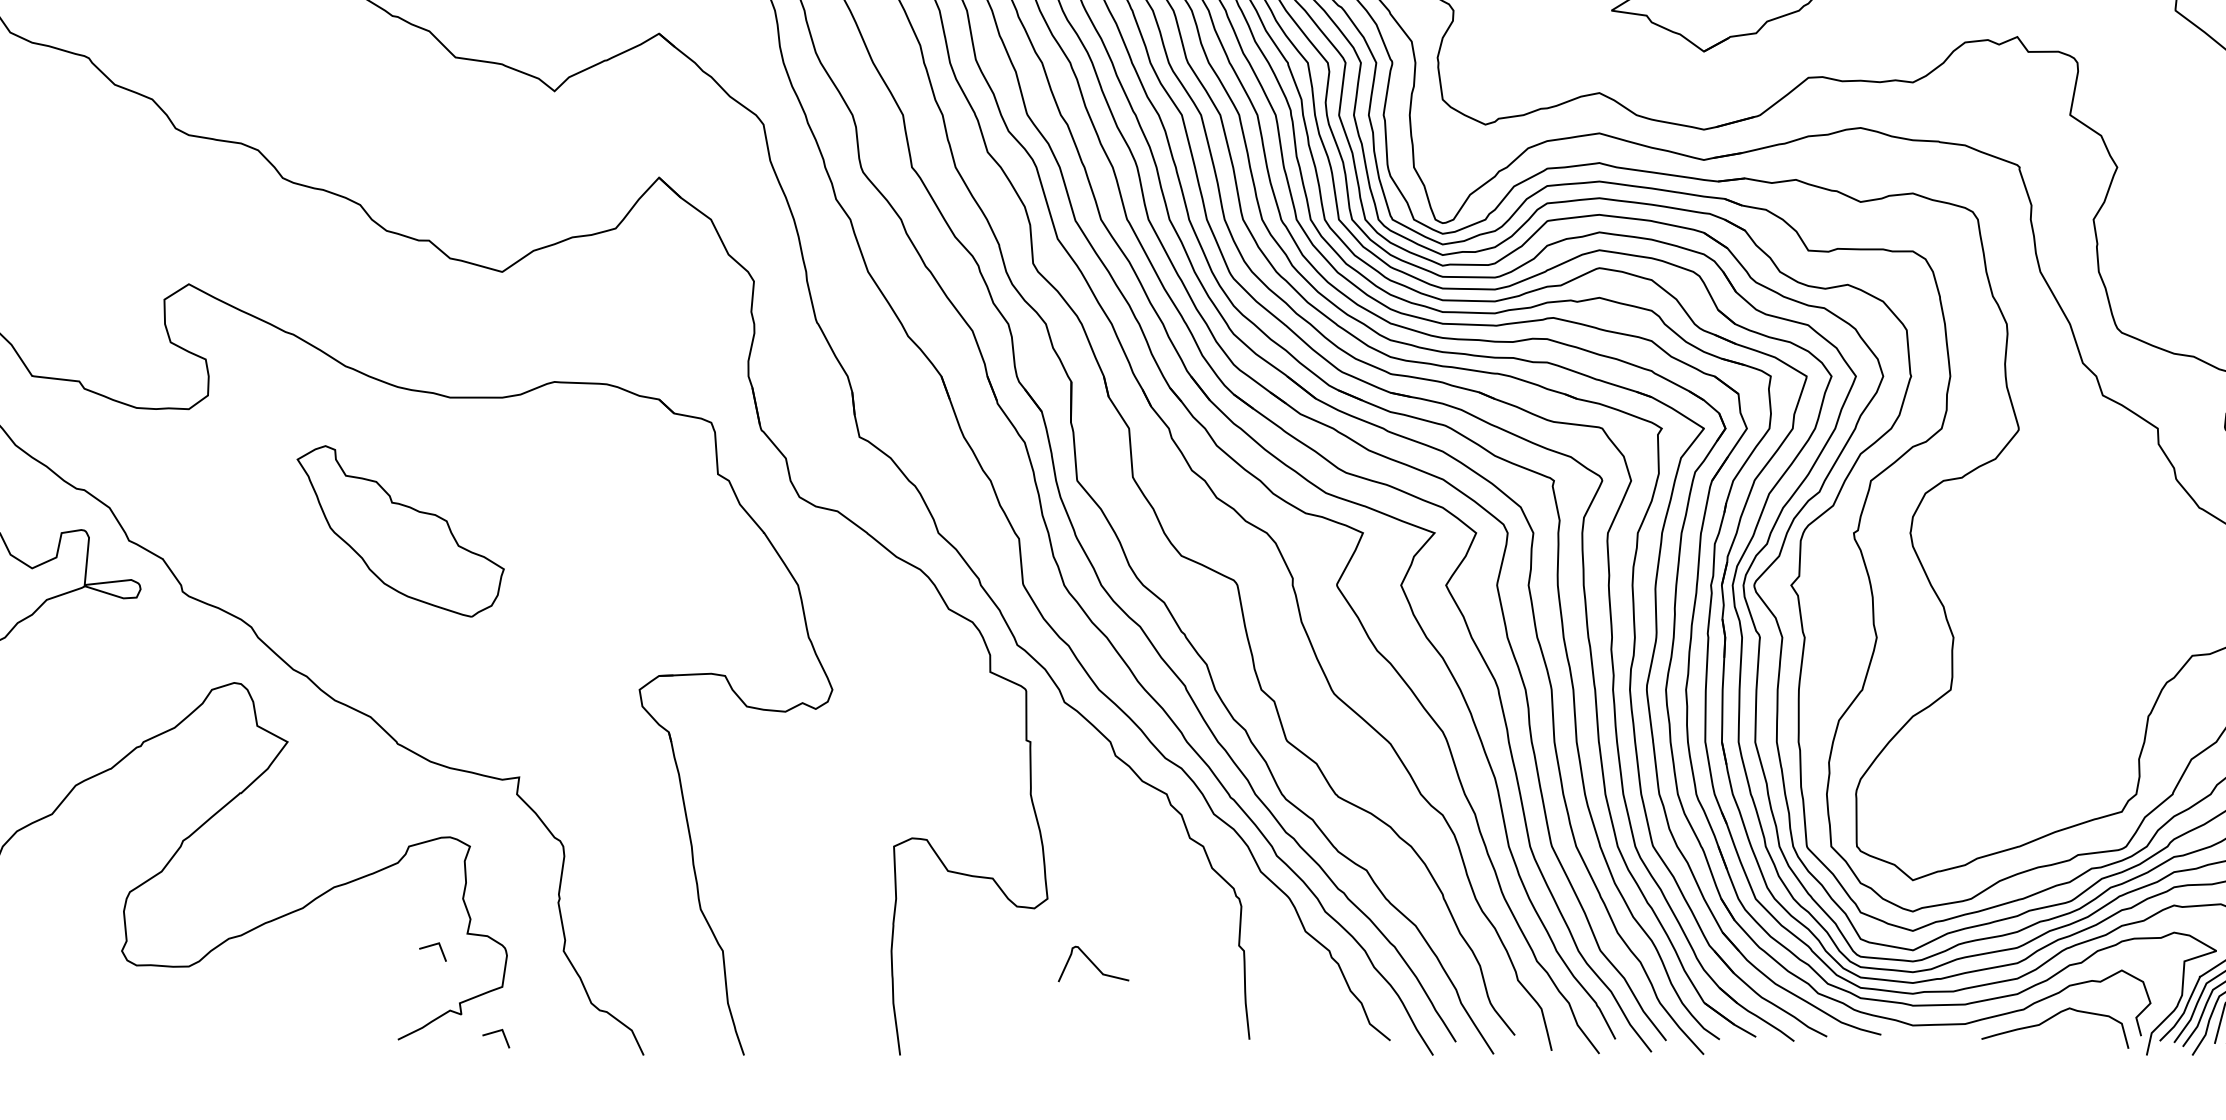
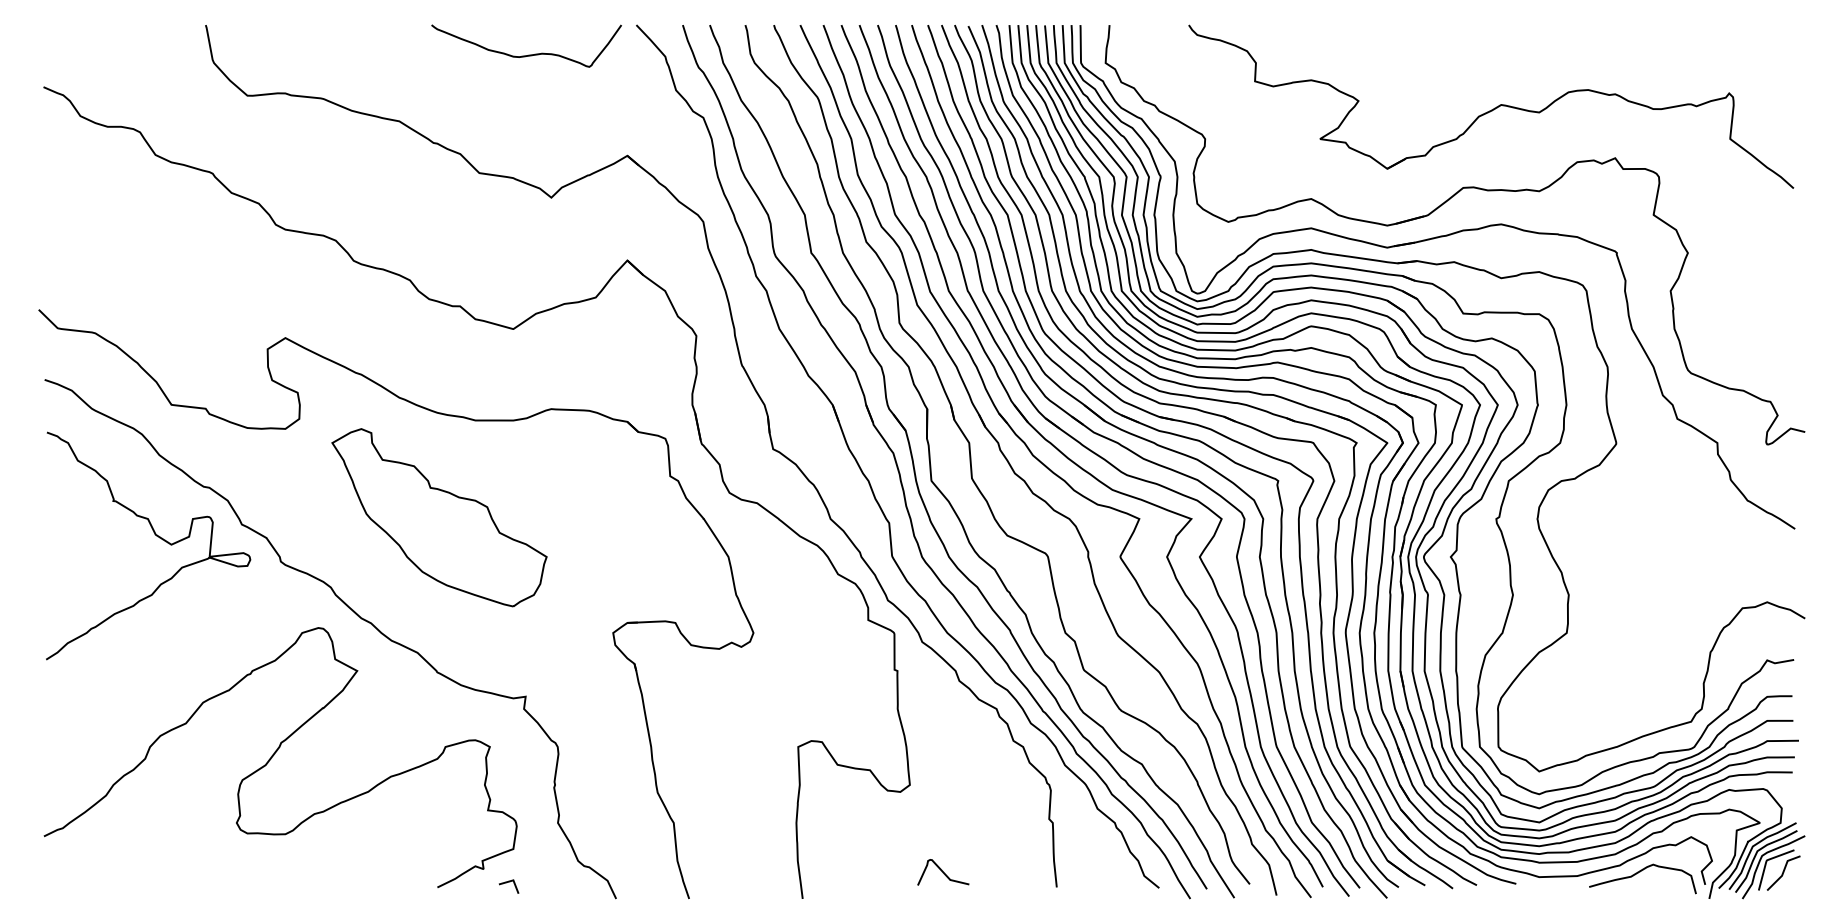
part: (400, 531) -> (439, 517), size x1.43
line: (429, 947) -> (460, 820), removed
curve: (1093, 964) -> (943, 872), moved

